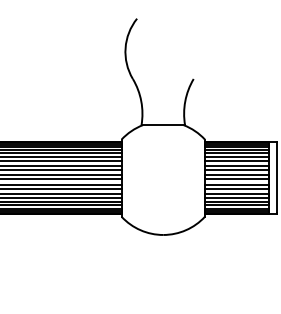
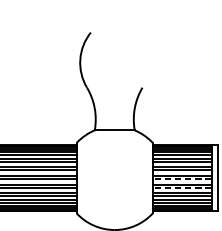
line: (236, 179) -> (181, 179), solid -> dashed
line: (236, 189) -> (181, 188), solid -> dashed

